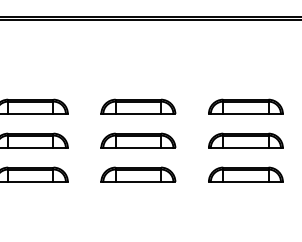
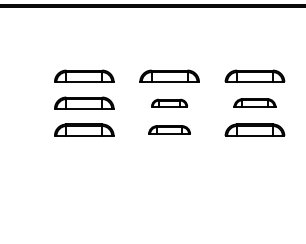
part: (138, 139) -> (169, 102), size x0.6
part: (245, 139) -> (254, 102), size x0.7
part: (138, 173) -> (169, 129), size x0.7

